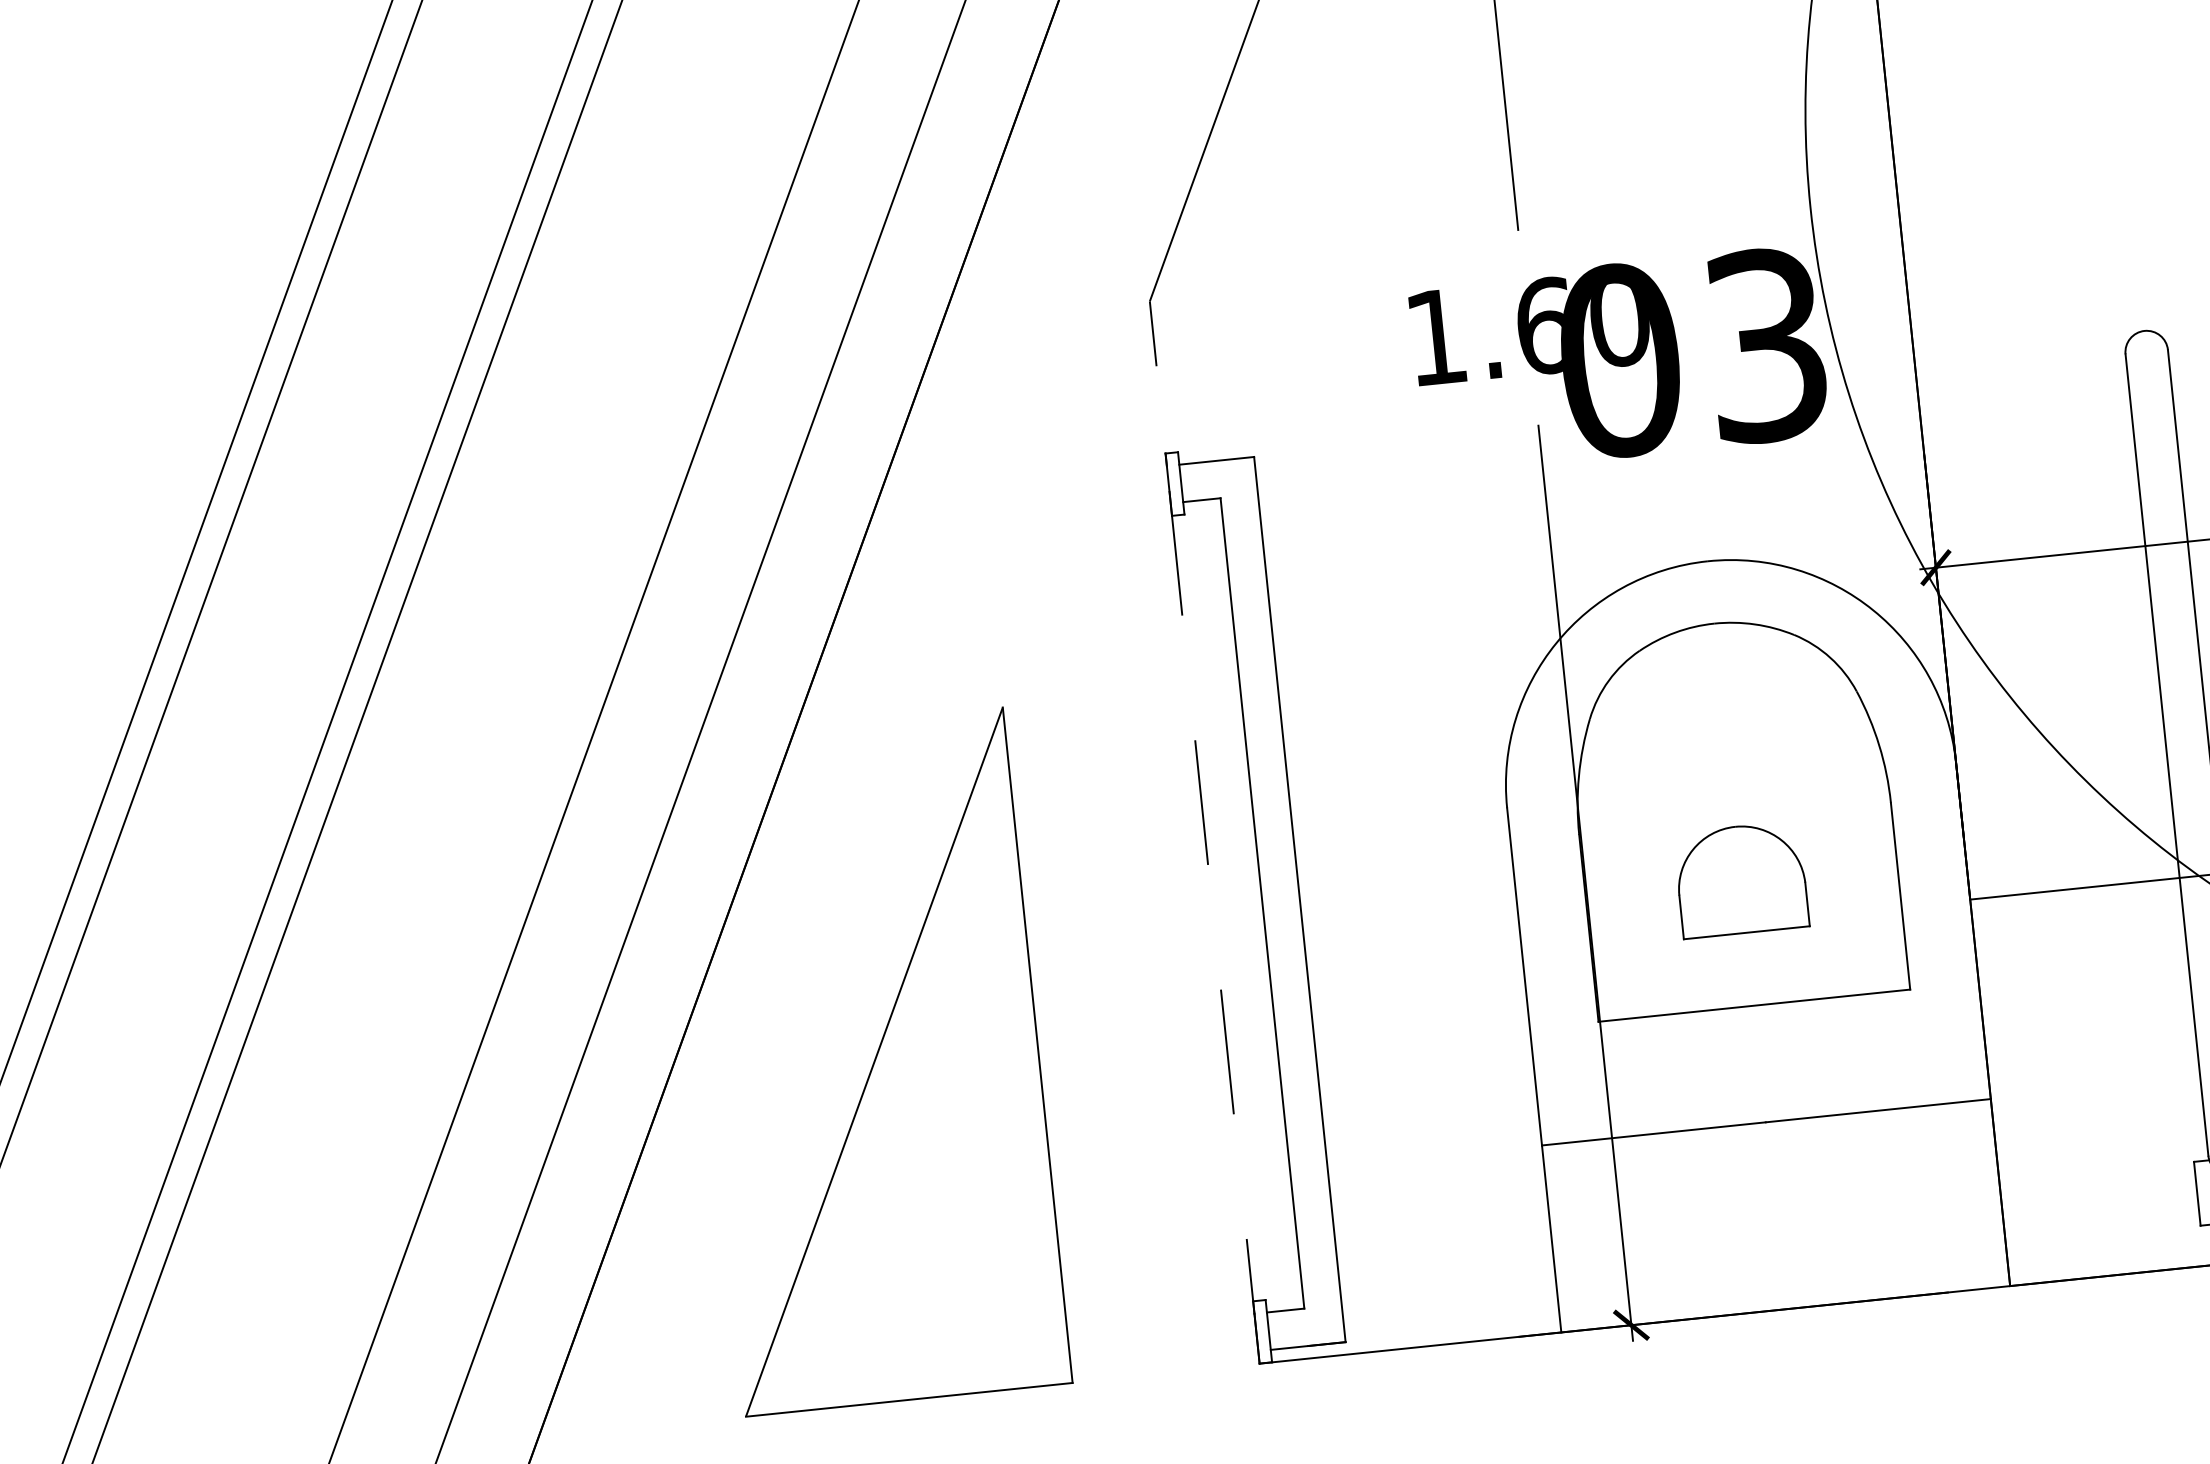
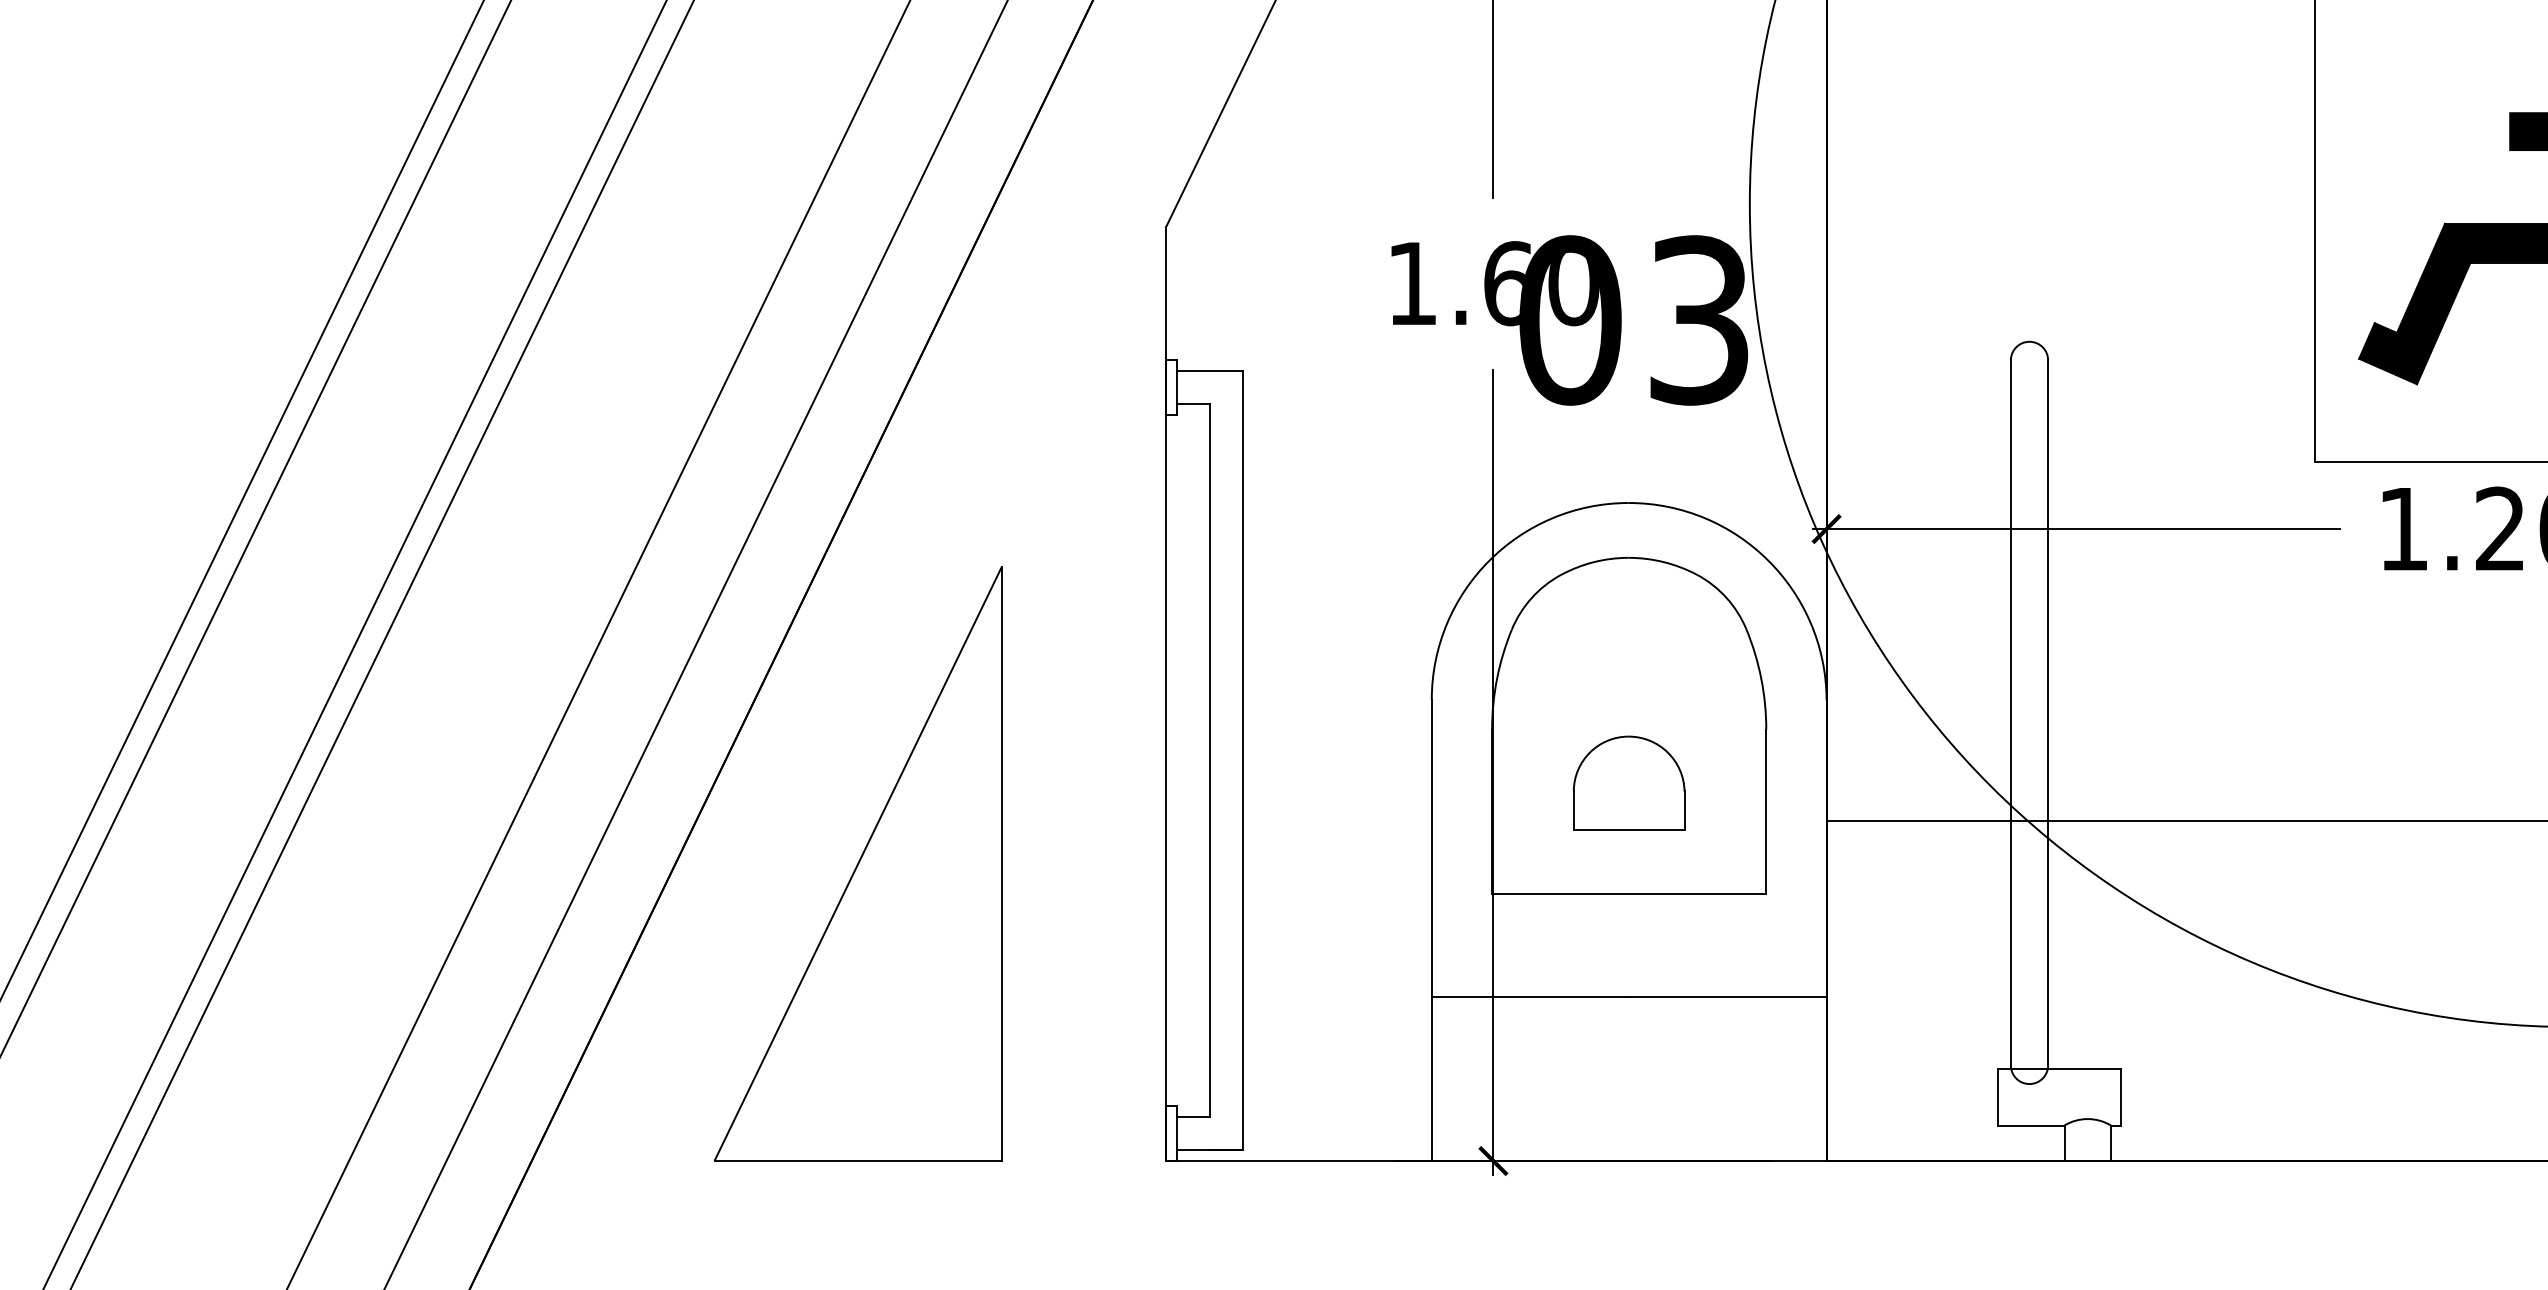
line: (1204, 832) -> (1166, 693), dashed -> solid

